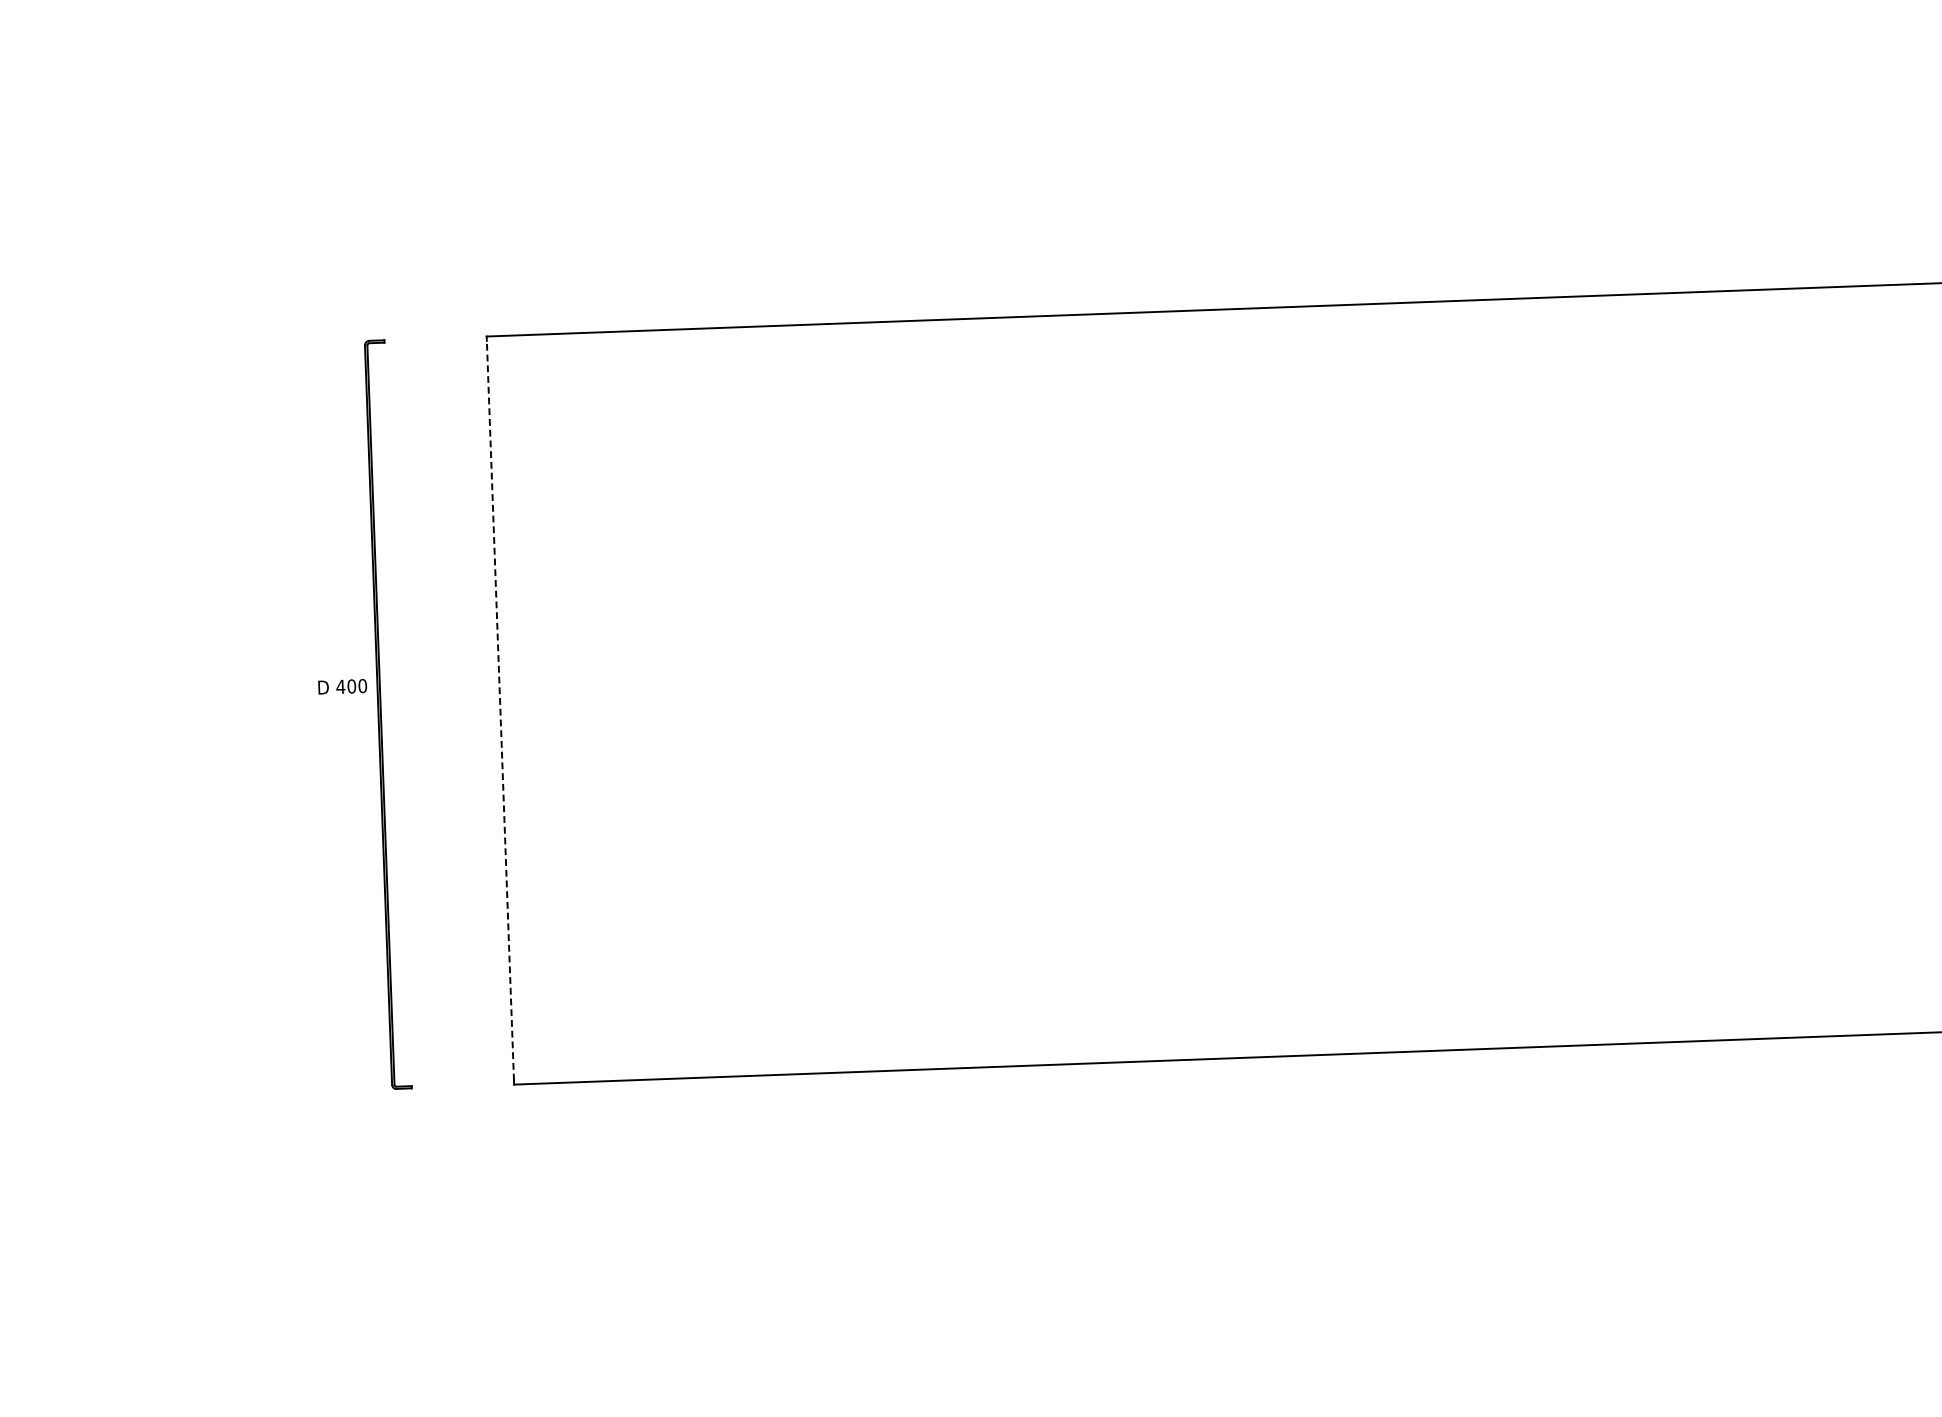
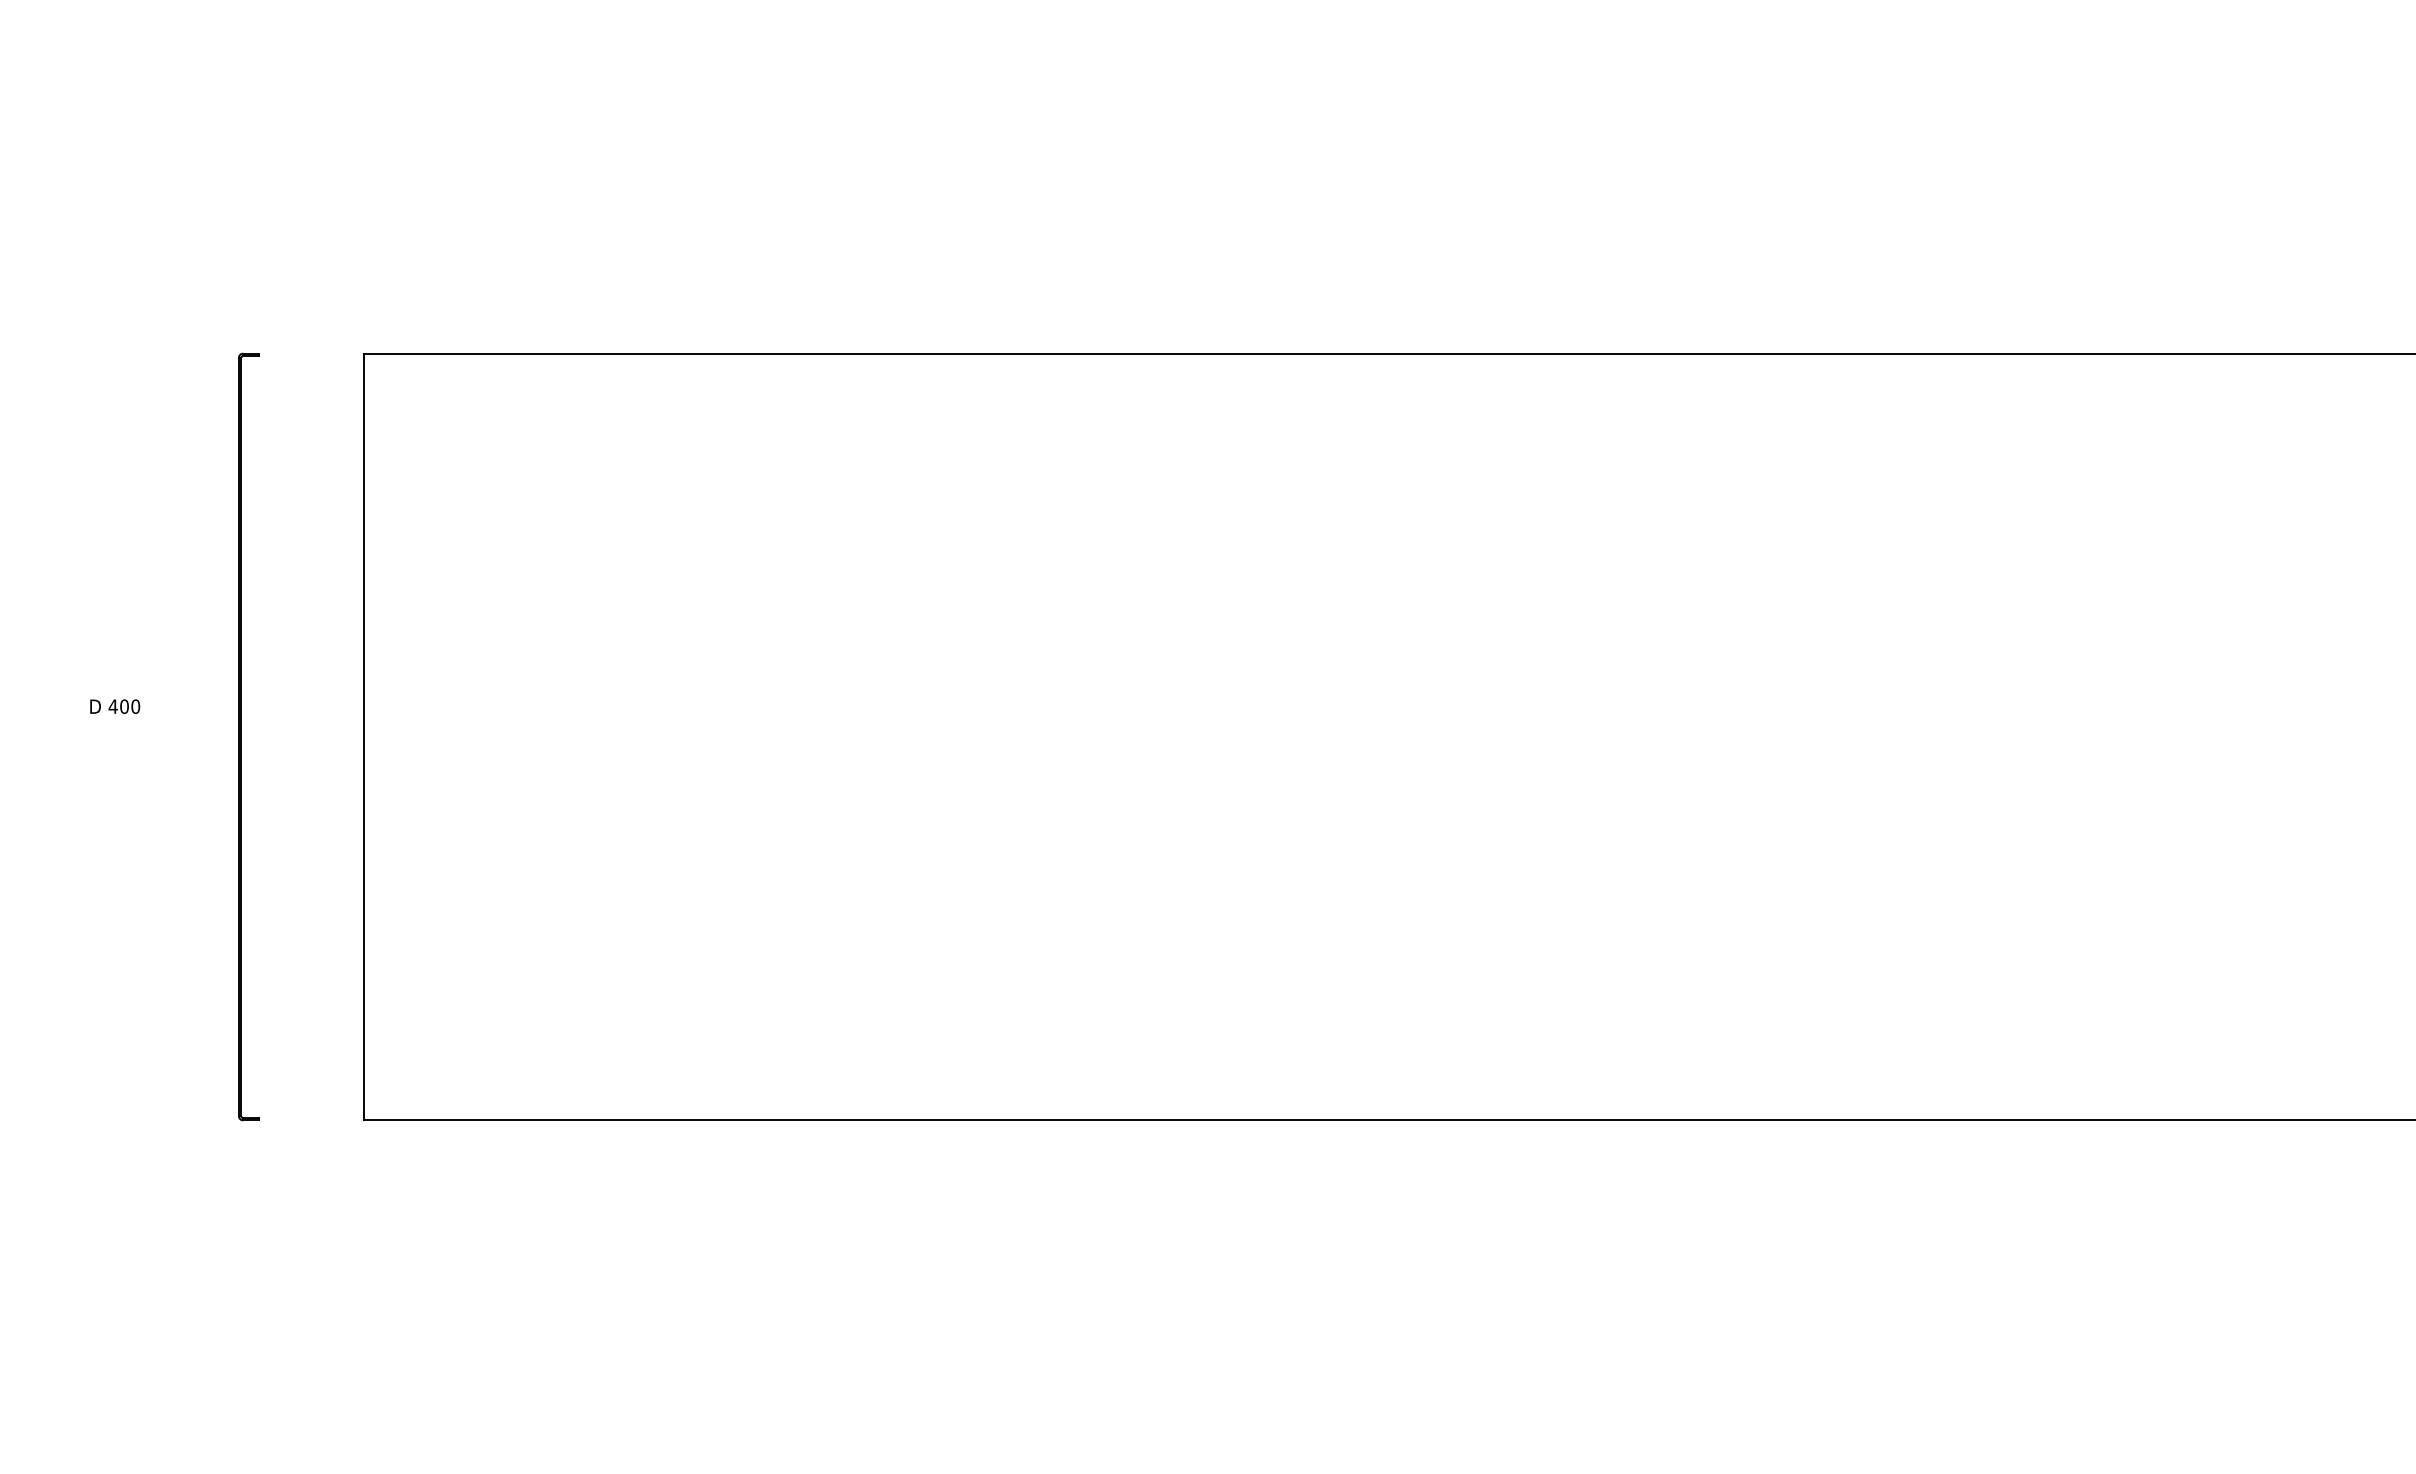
text: (343, 686) -> (115, 706), moved
line: (500, 710) -> (363, 736), dashed -> solid

